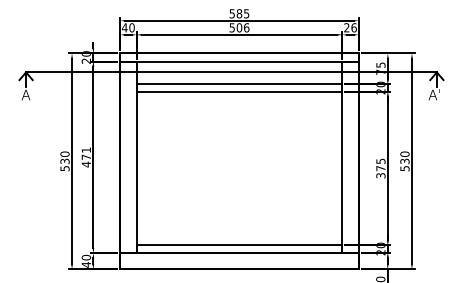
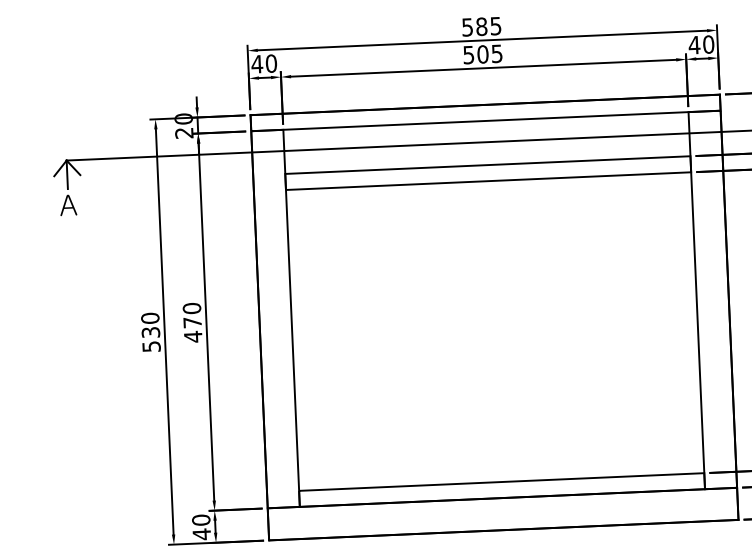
text: (246, 27) -> (496, 53), 506 -> 505
text: (349, 27) -> (699, 44), 26 -> 40
text: (85, 149) -> (190, 307), 471 -> 470

